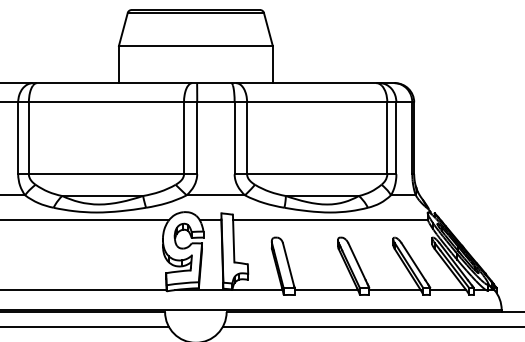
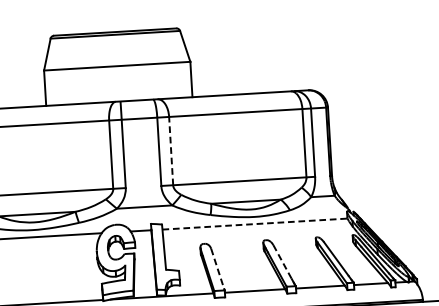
line: (247, 138) -> (171, 151), solid -> dashed
line: (331, 220) -> (256, 224), solid -> dashed
line: (357, 262) -> (283, 262), solid -> dashed
line: (288, 265) -> (217, 269), solid -> dashed

